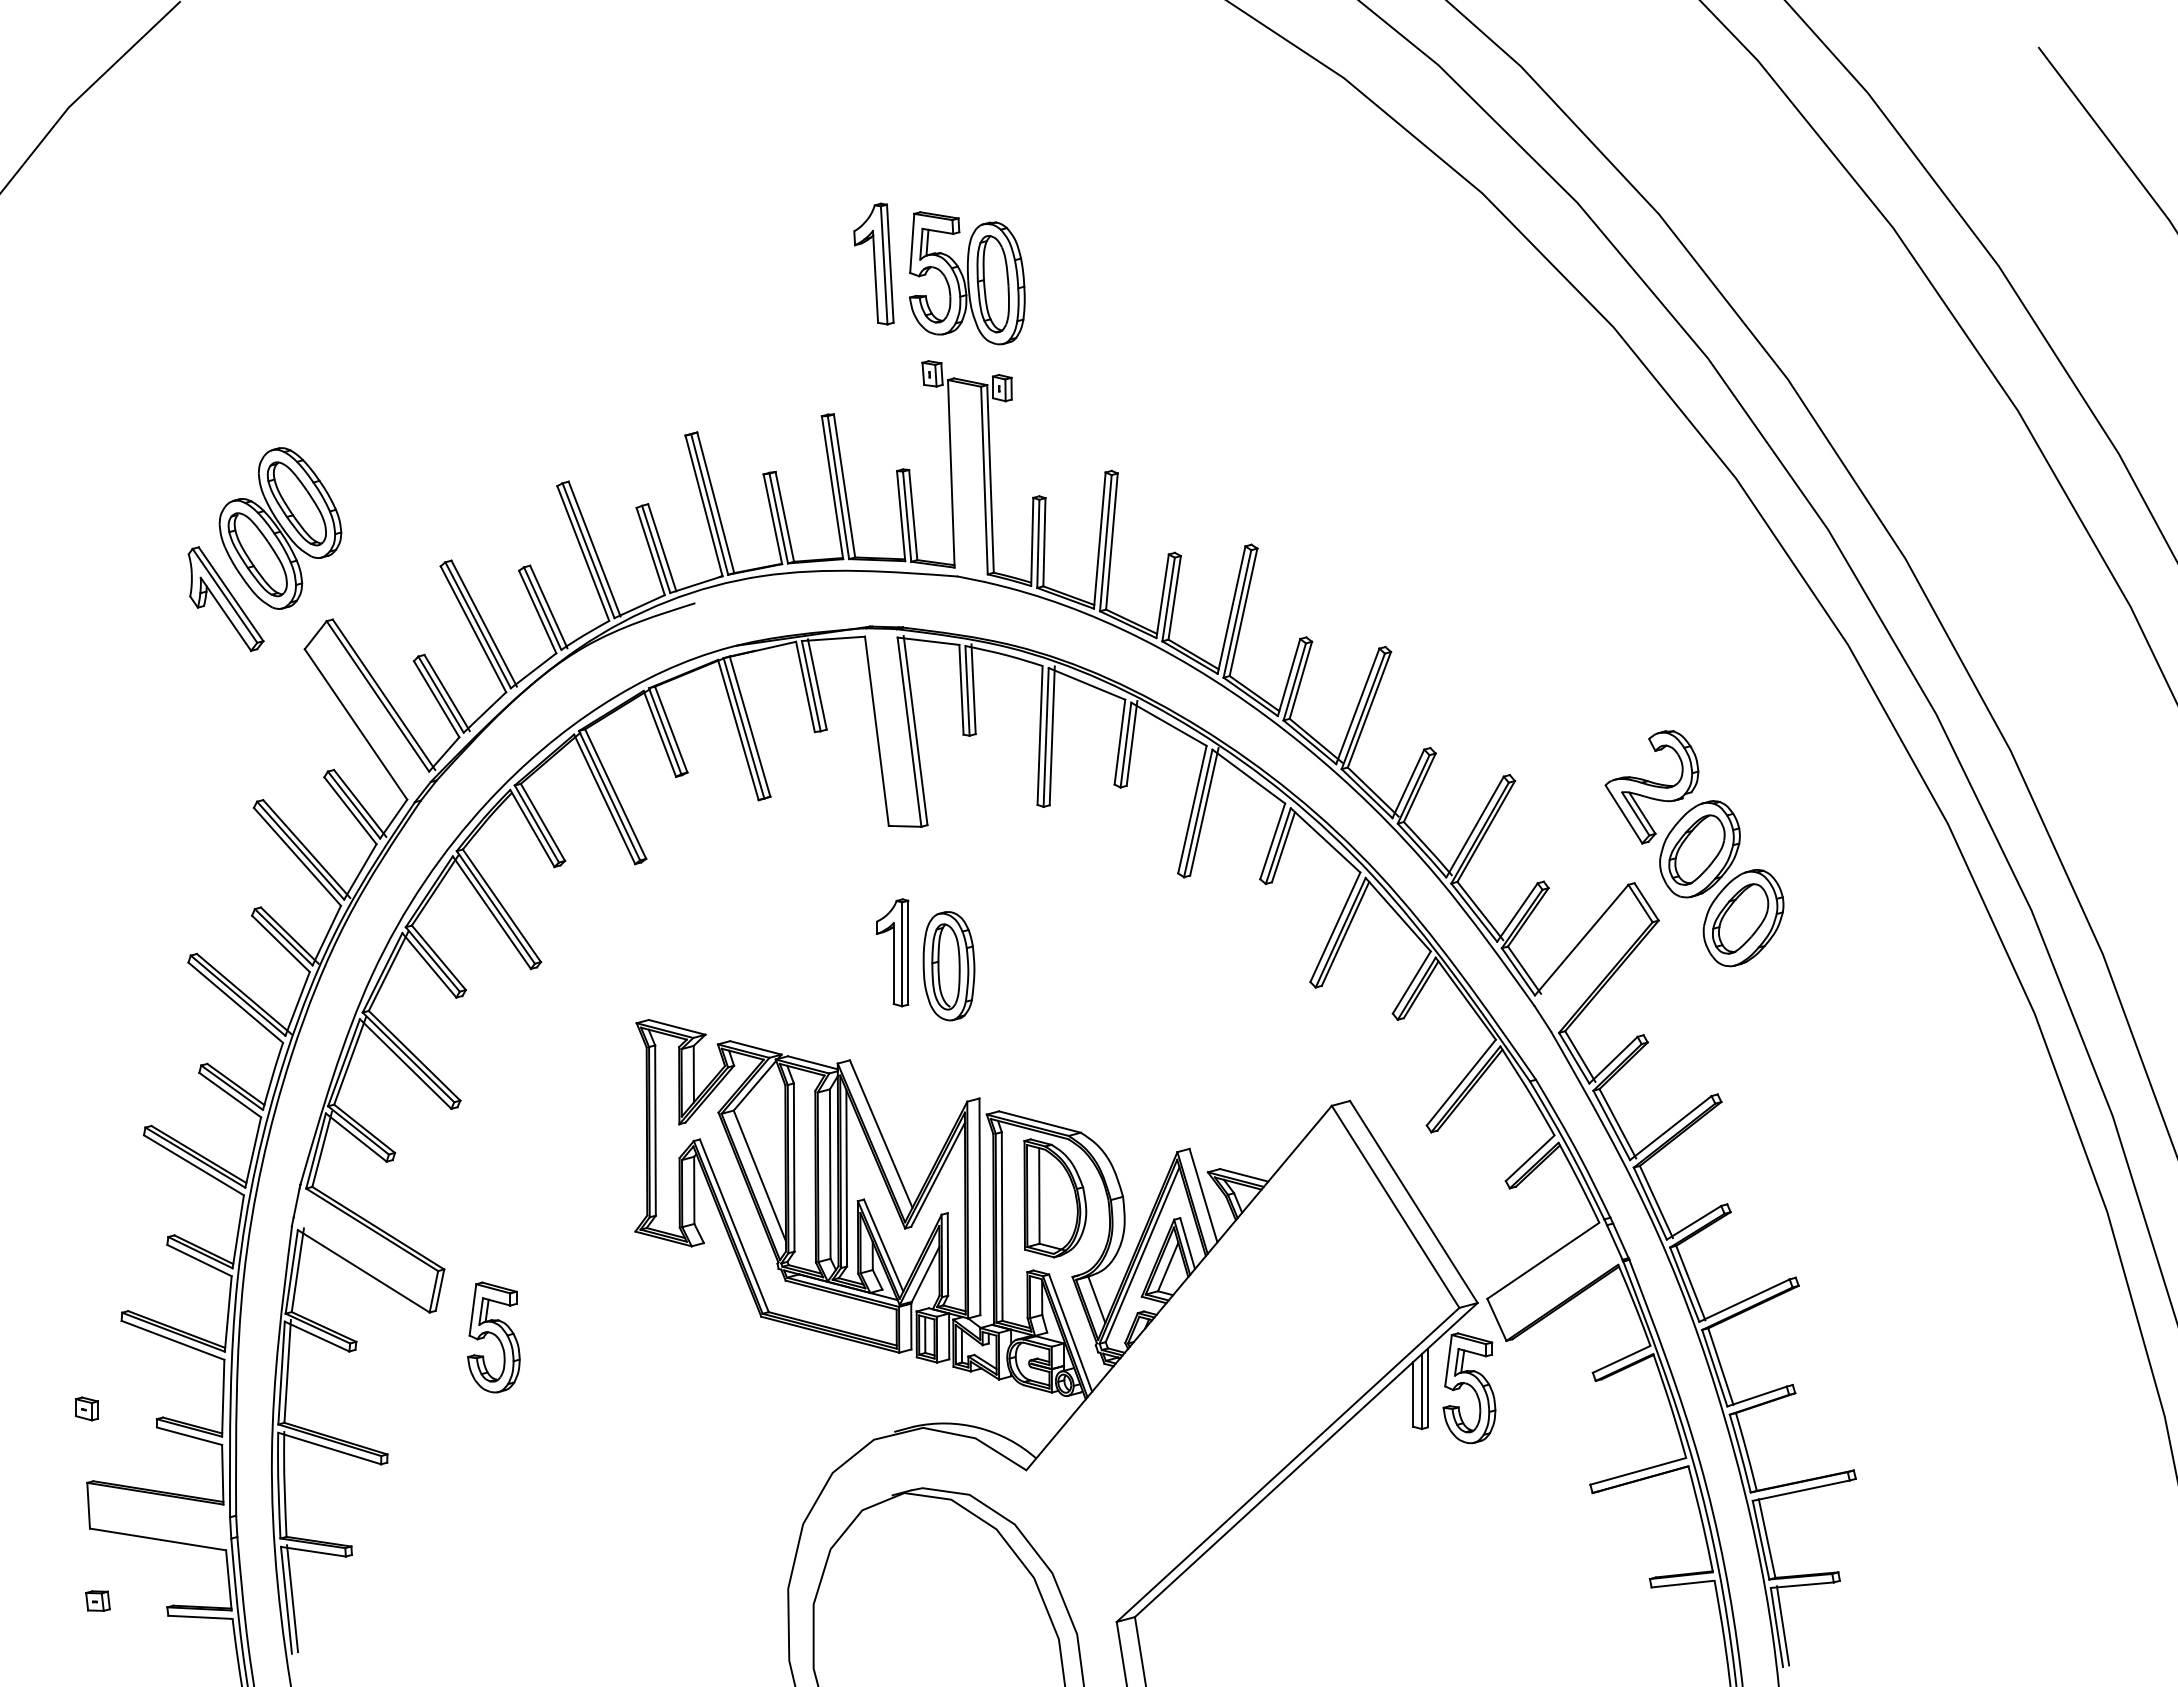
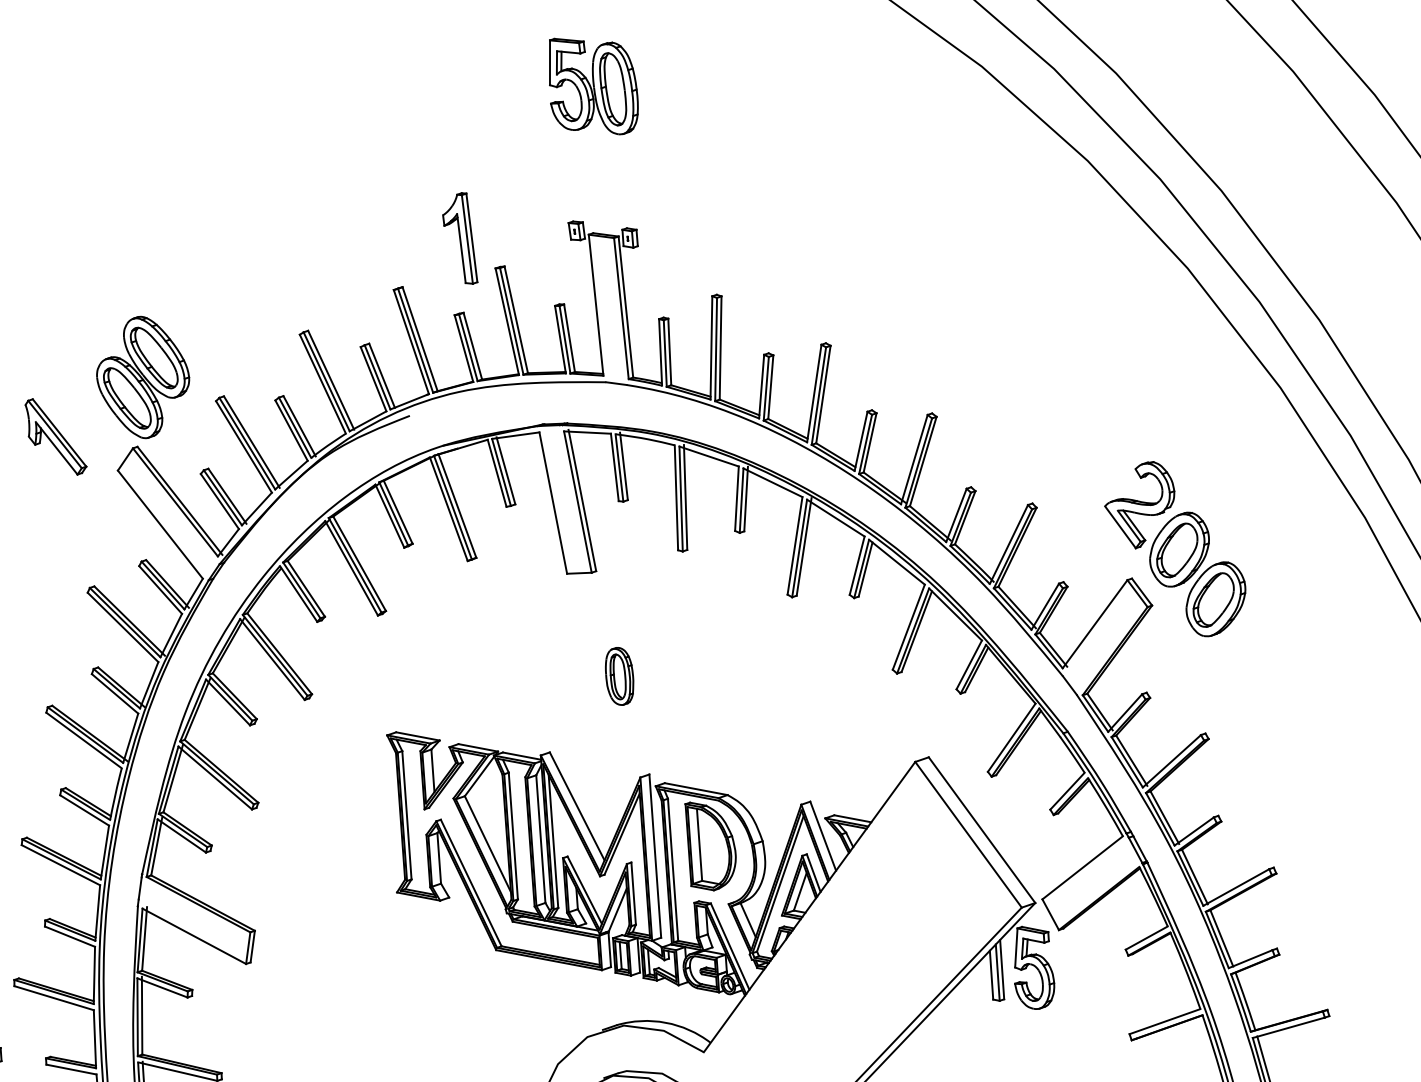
part: (873, 263) -> (459, 238), moved
part: (967, 278) -> (593, 86), moved
part: (280, 528) -> (143, 377), moved
part: (892, 952) -> (576, 668), removed
part: (948, 966) -> (619, 676), size x0.7
part: (493, 1337) -> (295, 979), removed

